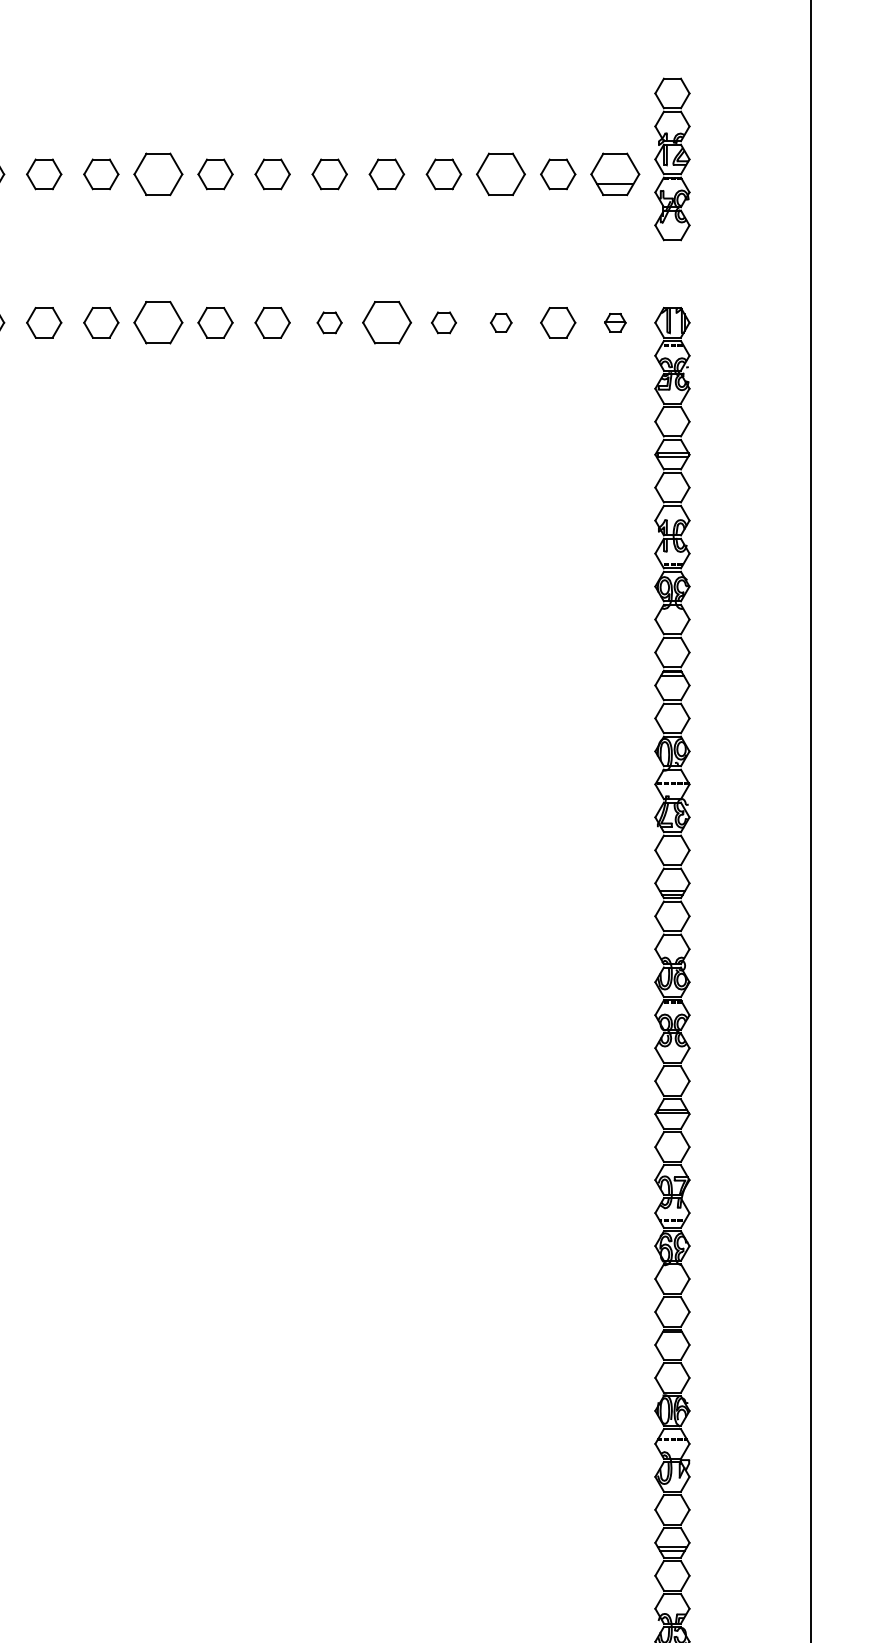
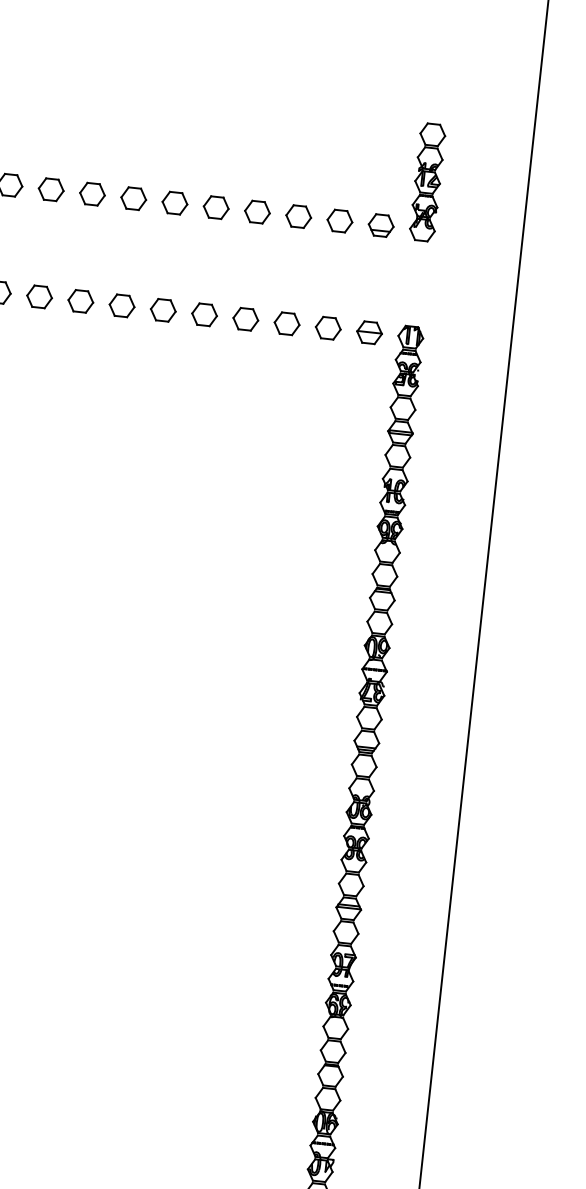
part: (672, 159) -> (427, 182), moved
part: (158, 174) -> (51, 189), size x0.71
part: (501, 174) -> (298, 216), size x0.71
part: (615, 174) -> (381, 225), size x0.71
part: (158, 322) -> (39, 296), size x0.71
part: (329, 322) -> (163, 310), size x1.43
part: (386, 322) -> (204, 314), size x0.71
part: (443, 322) -> (245, 319), size x1.43
part: (501, 322) -> (287, 323), size x1.67
part: (615, 322) -> (369, 332), size x1.67

